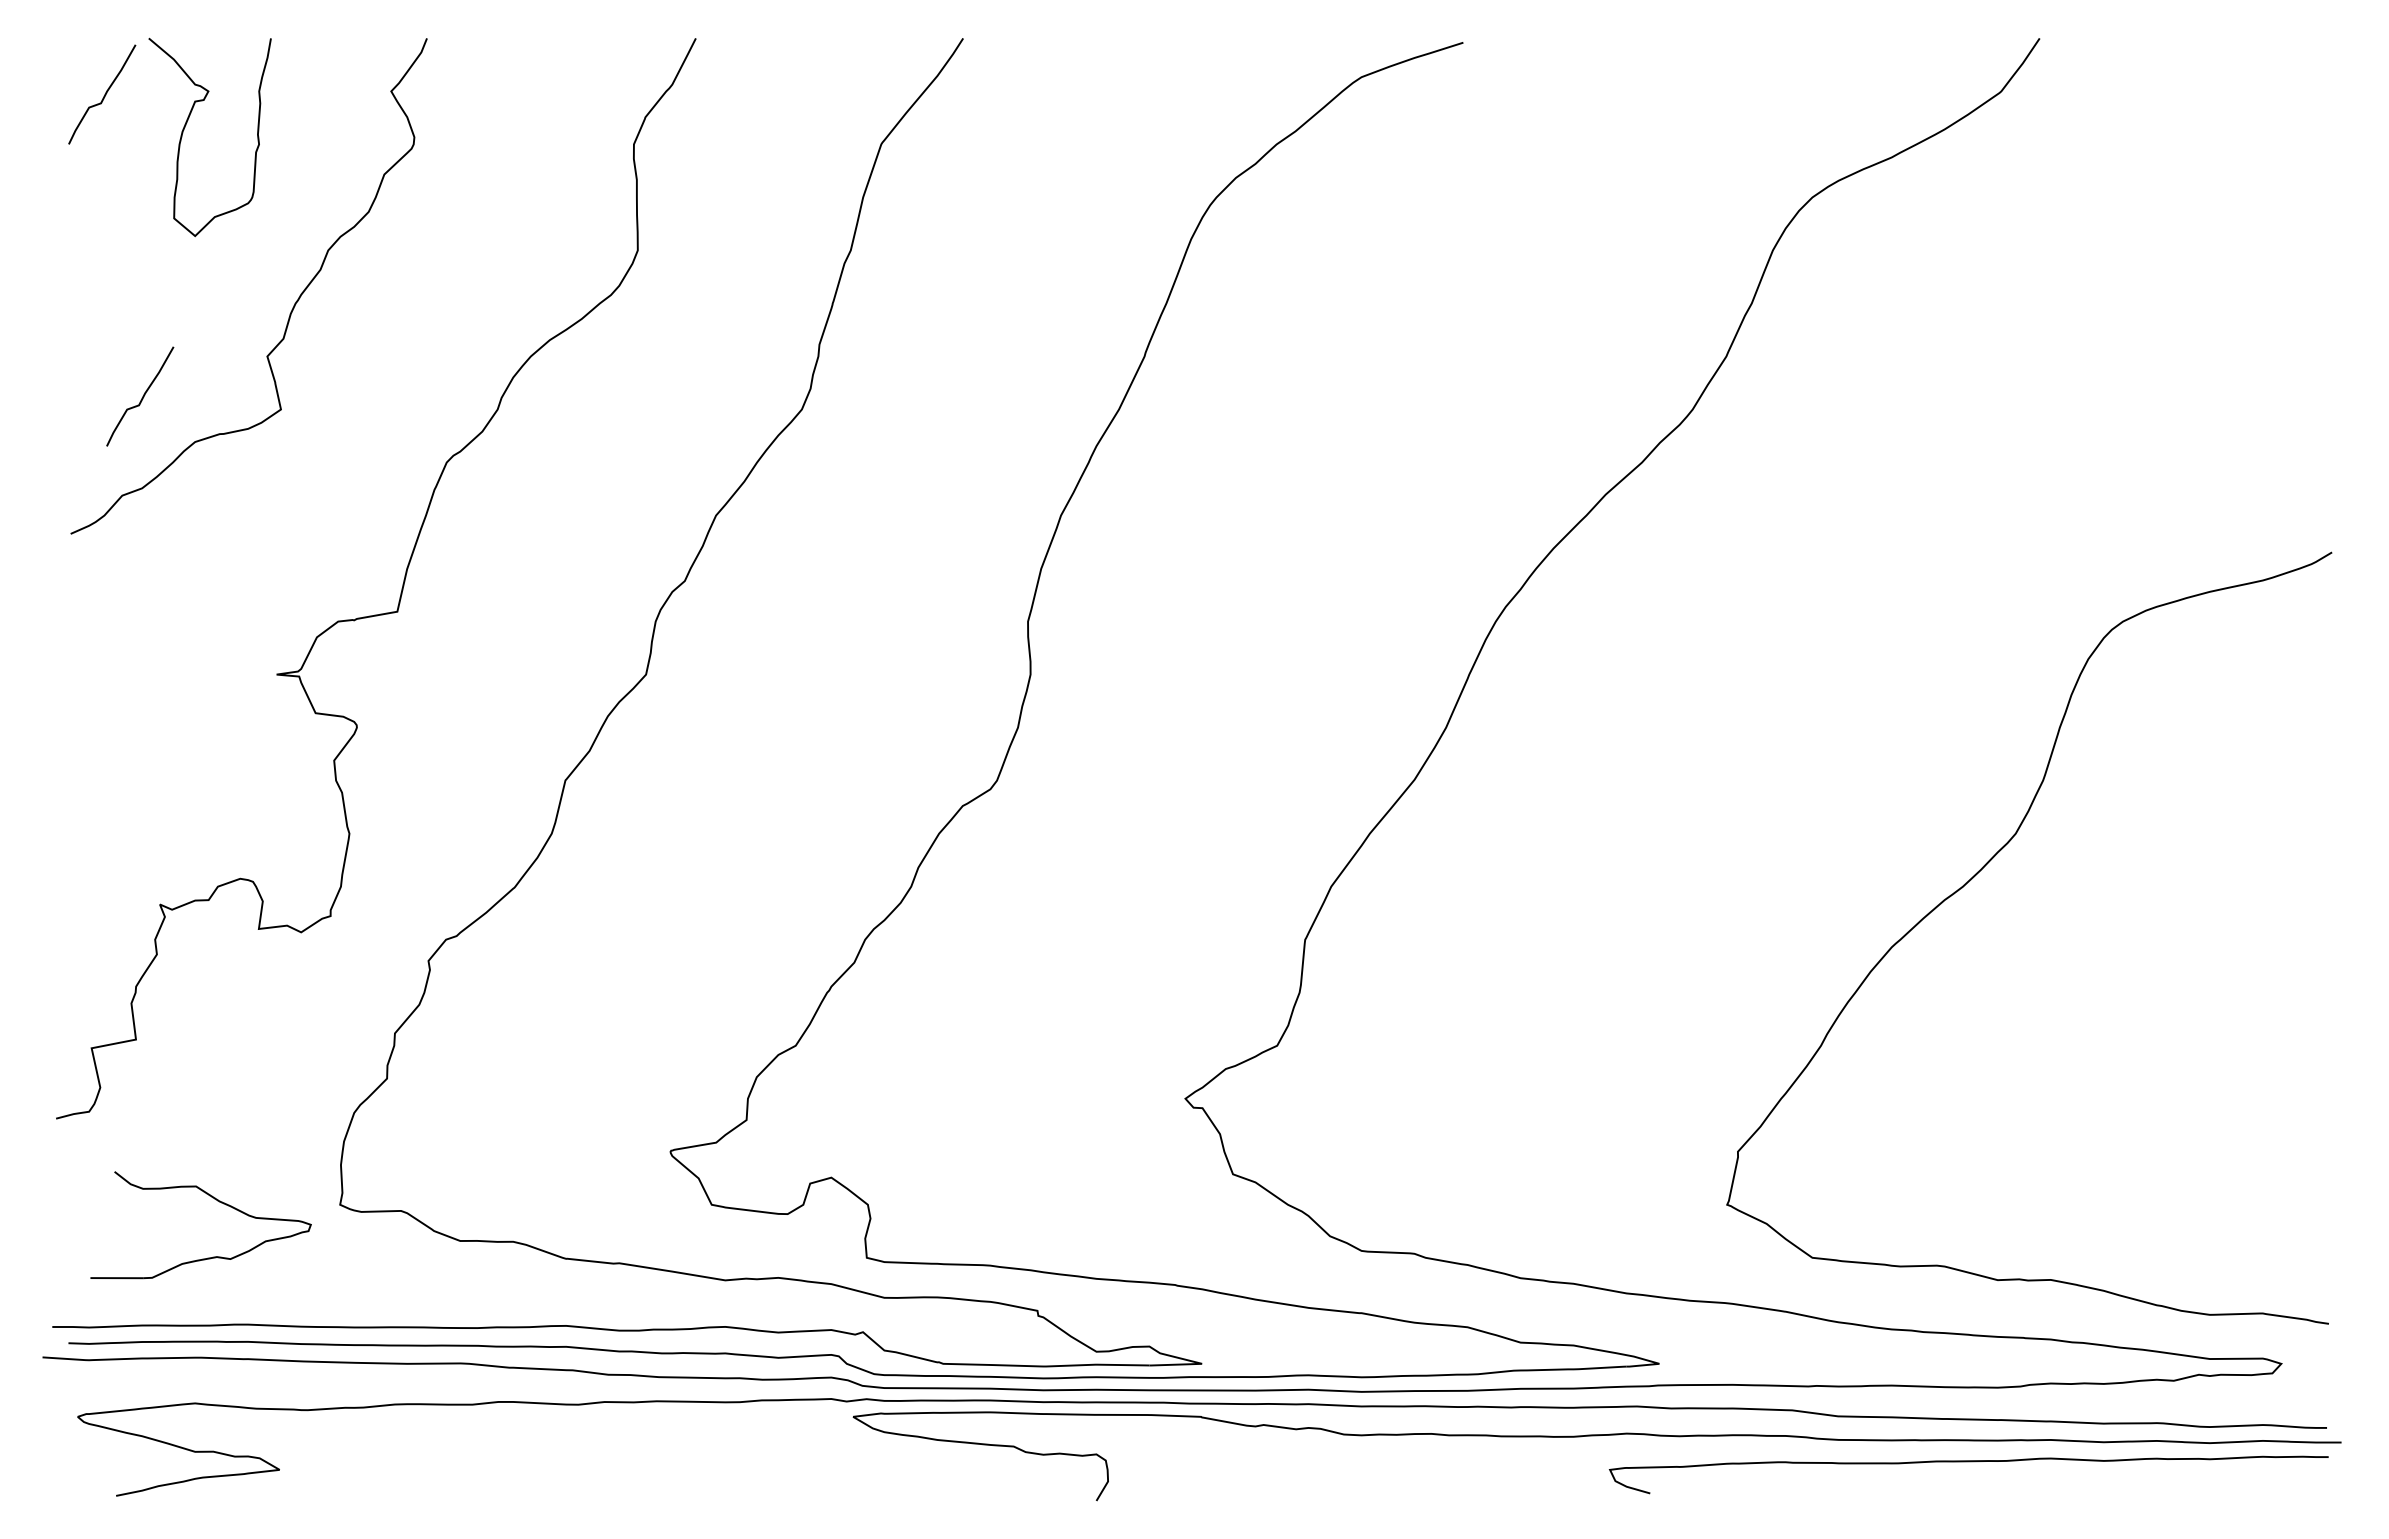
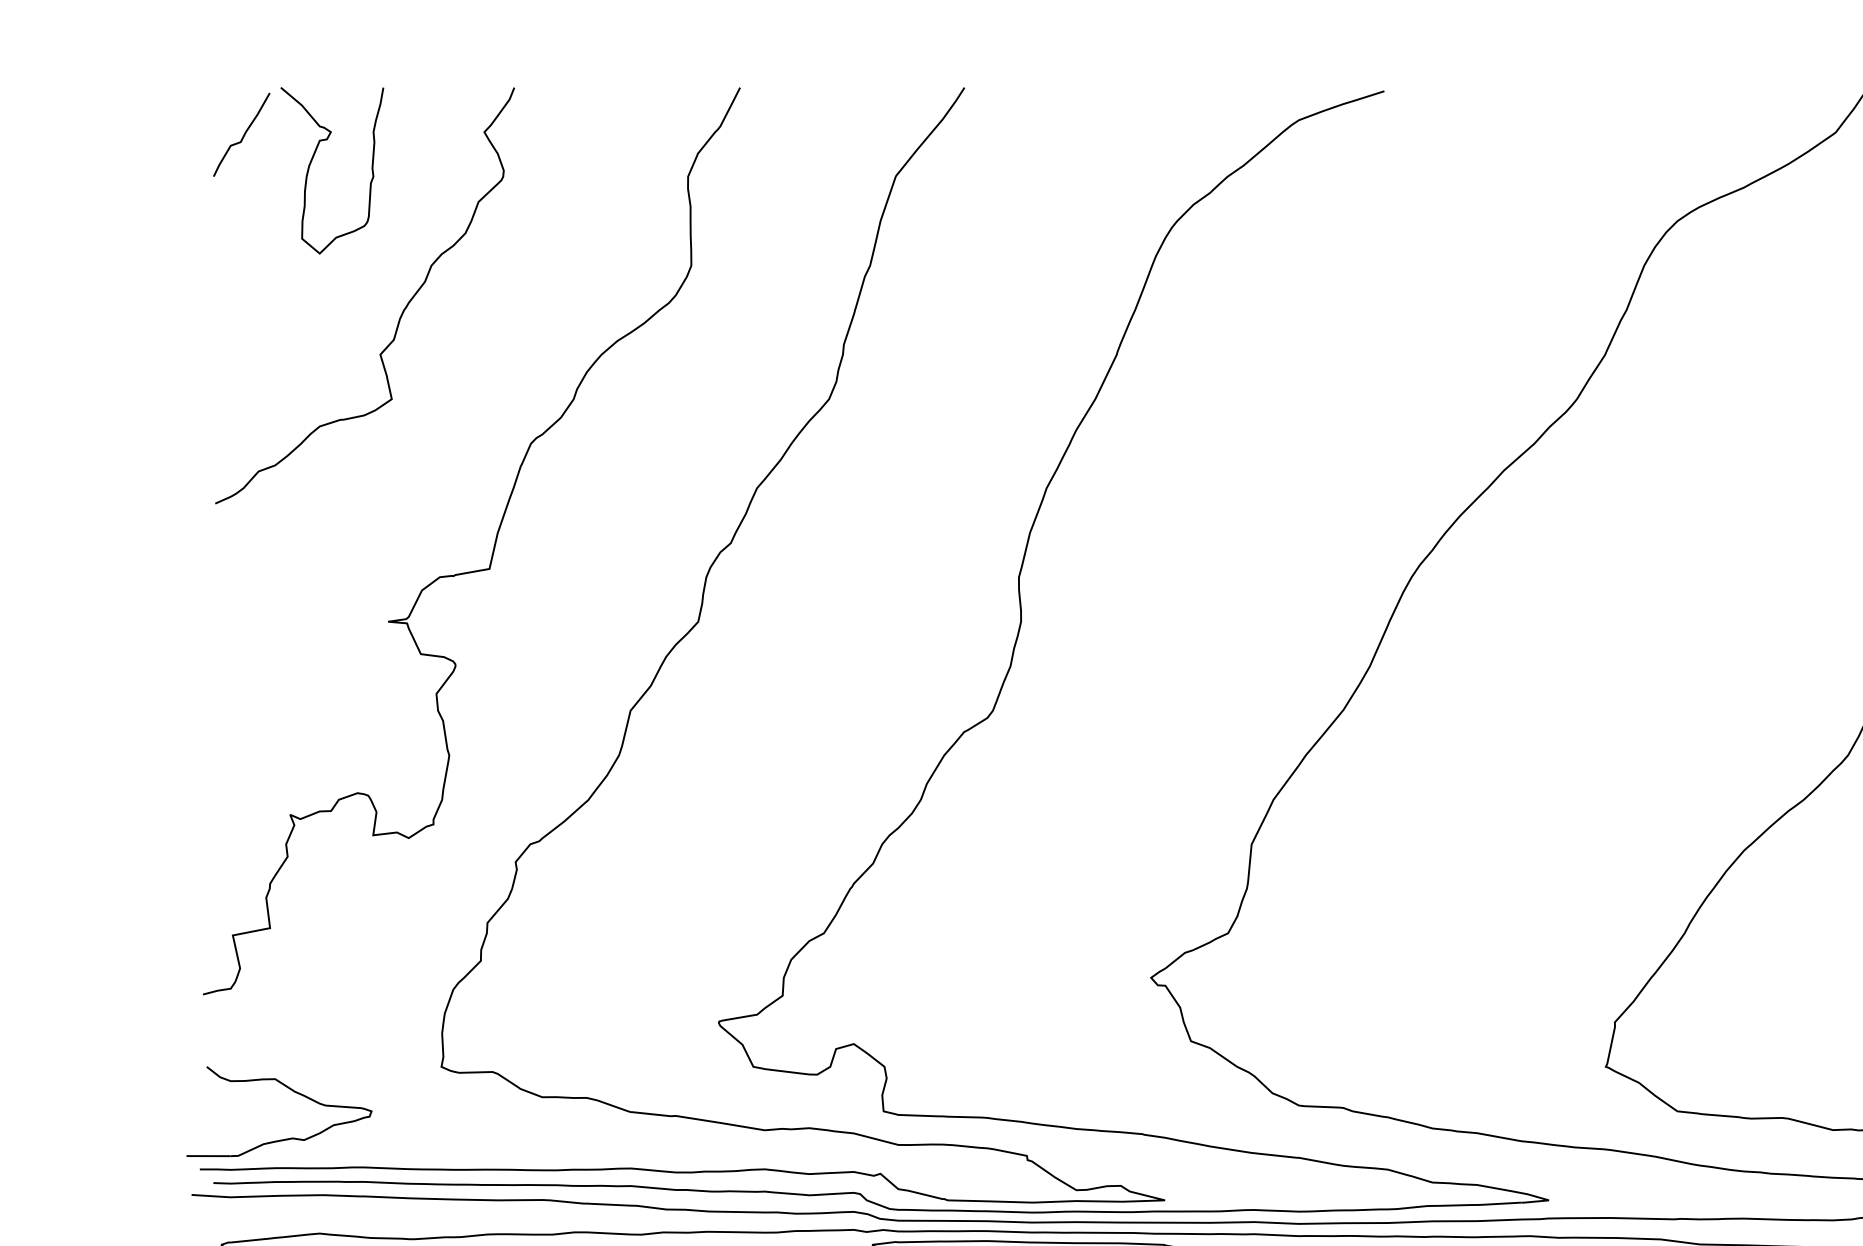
curve: (142, 396) -> (275, 388), removed
part: (217, 1201) -> (293, 1091), moved

